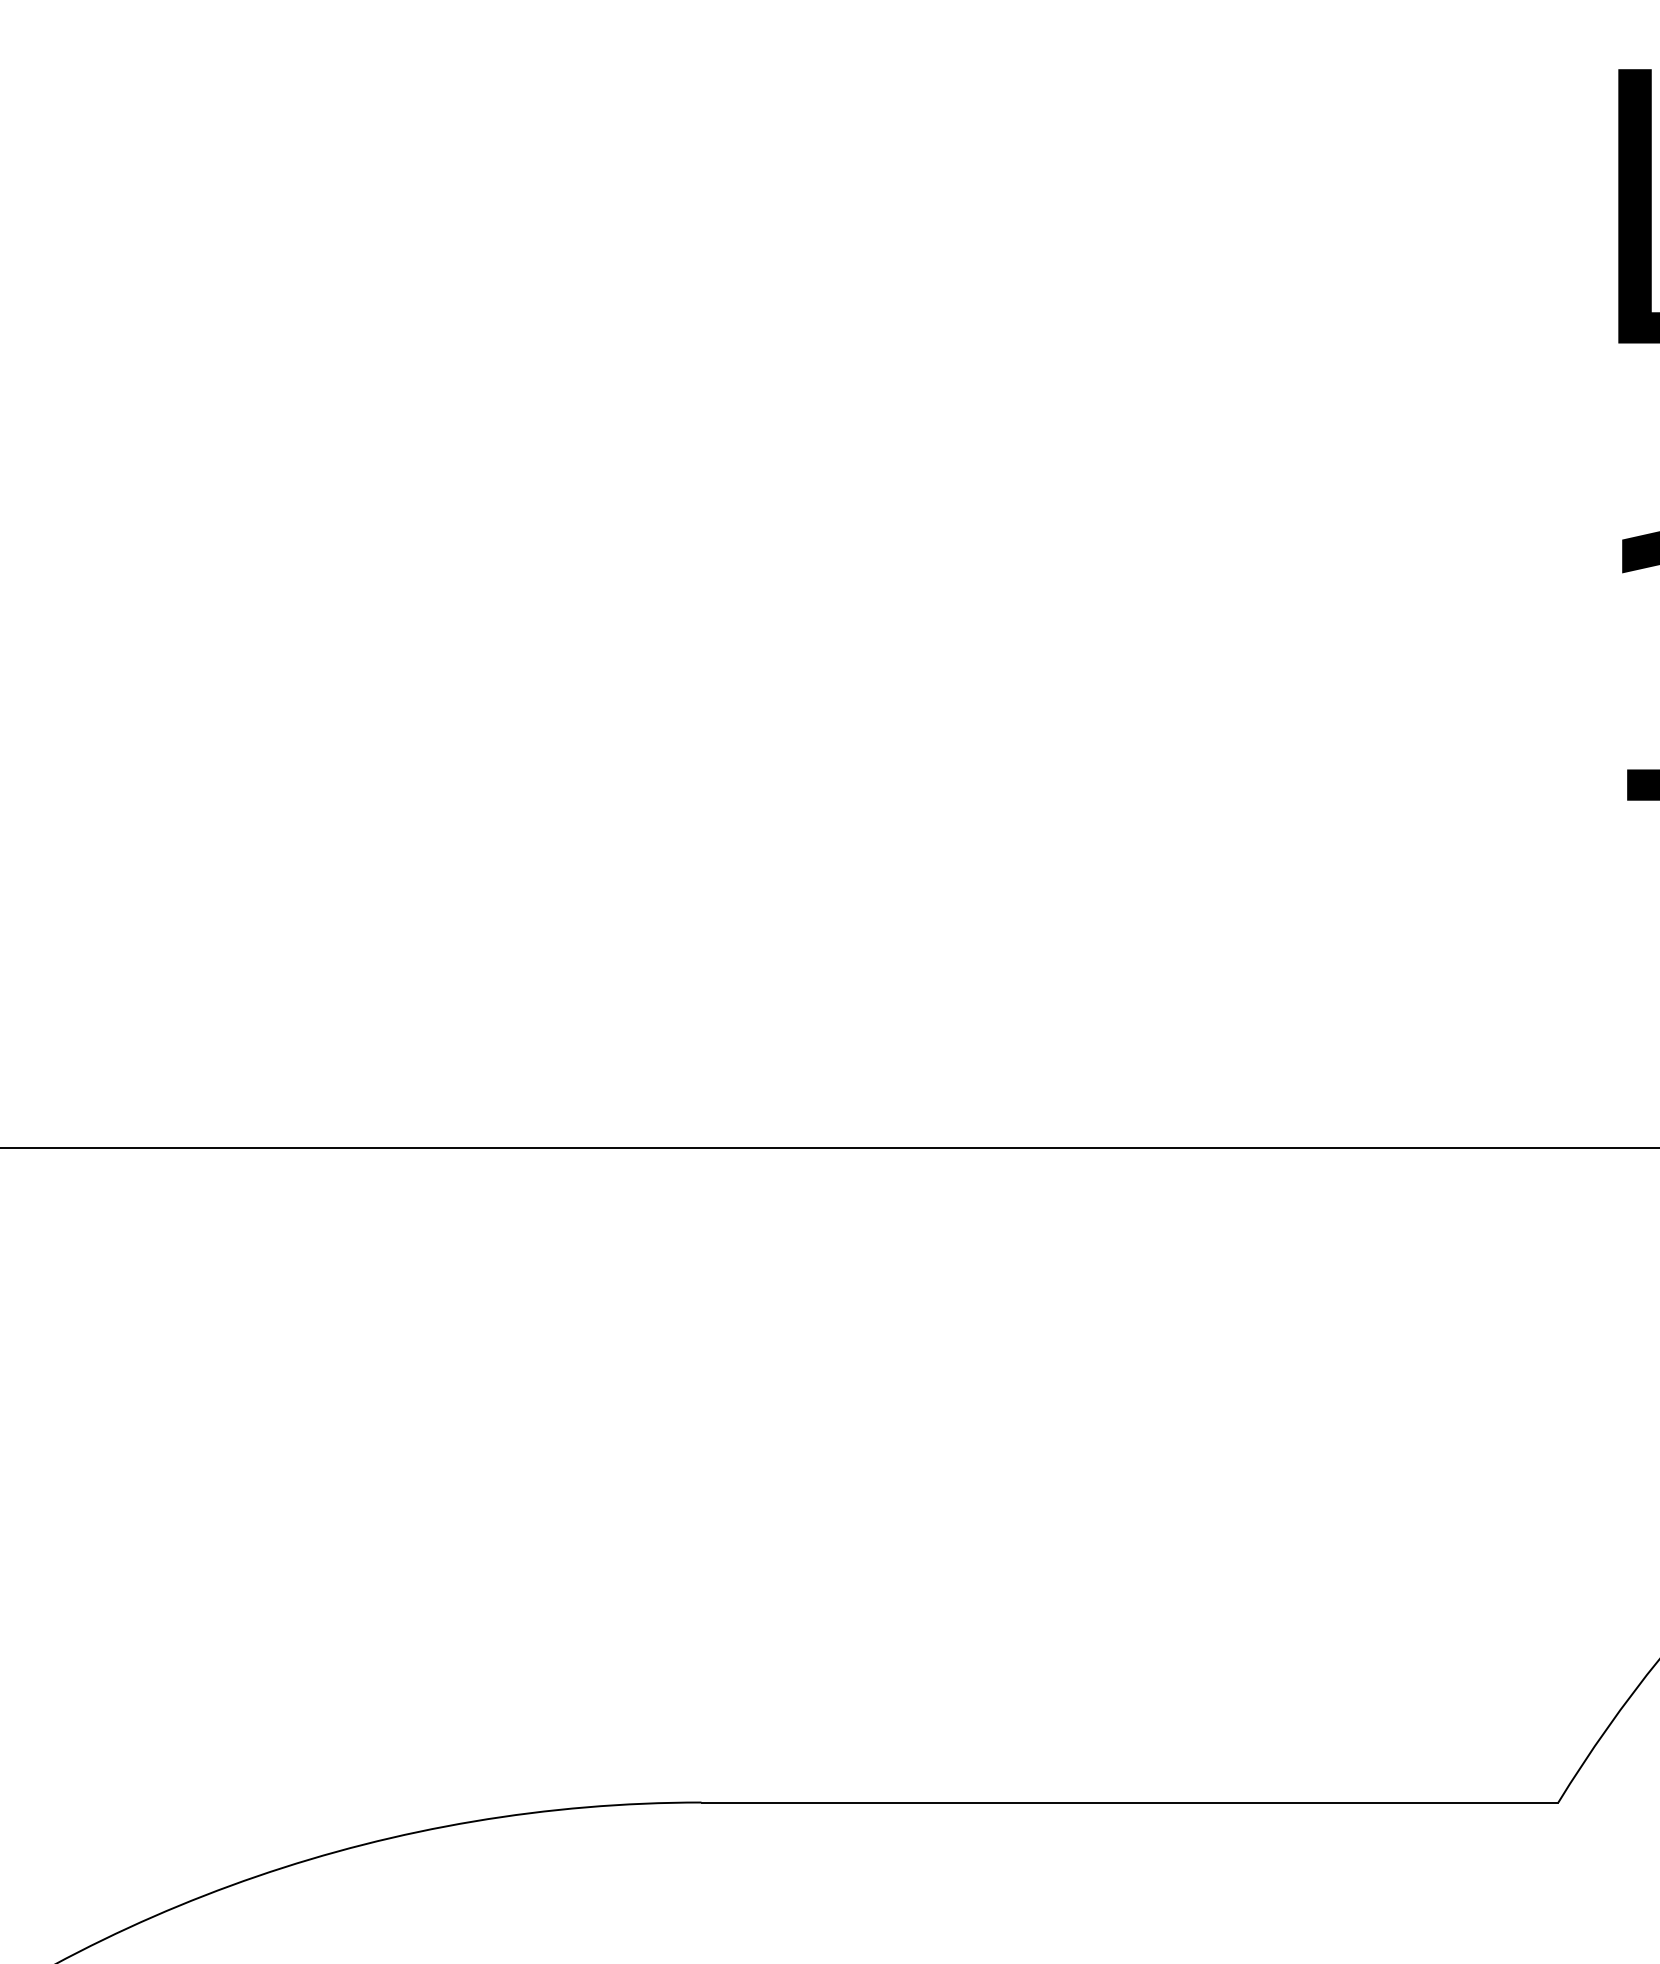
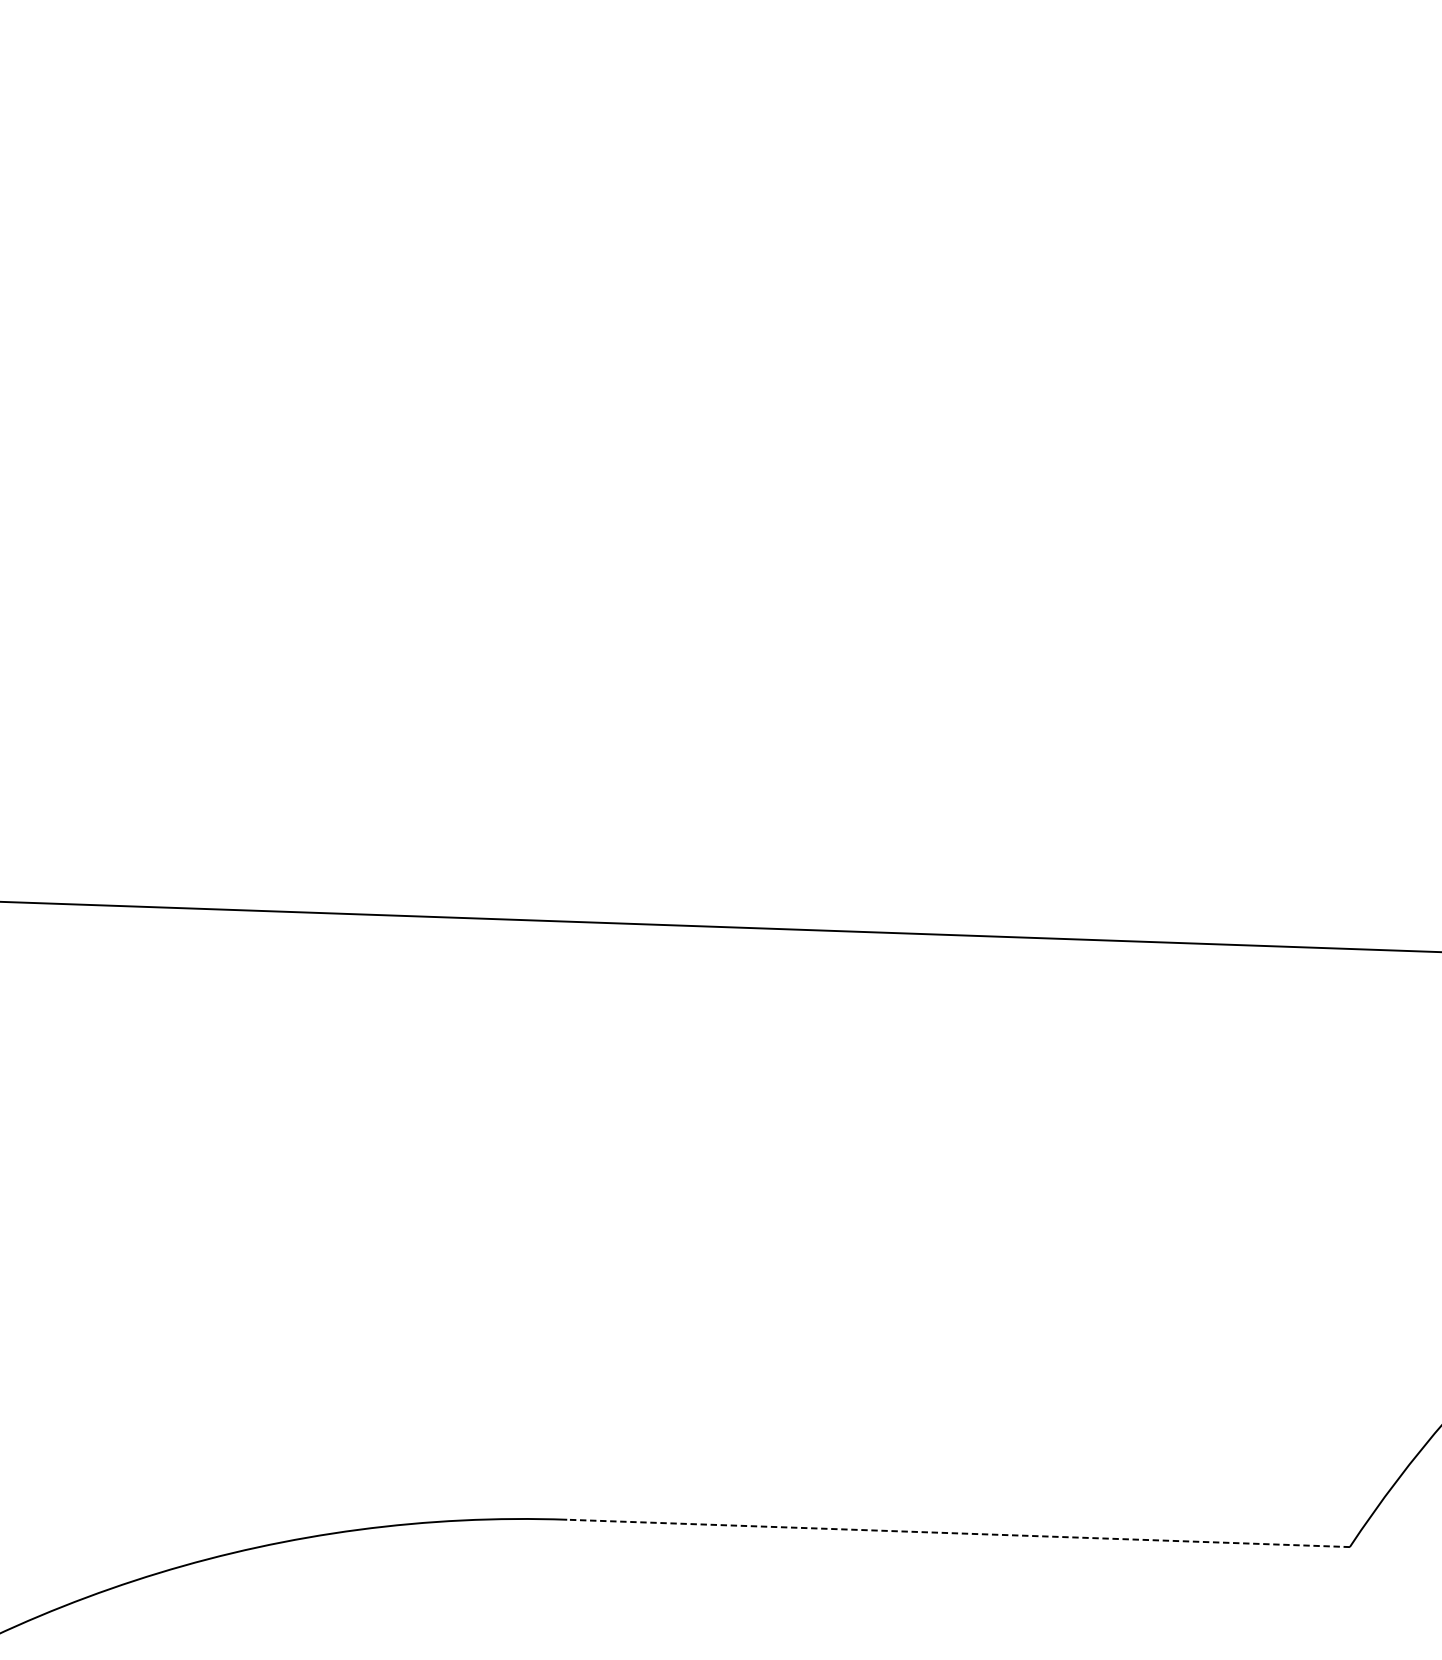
line: (1129, 1802) -> (958, 1533), solid -> dashed

